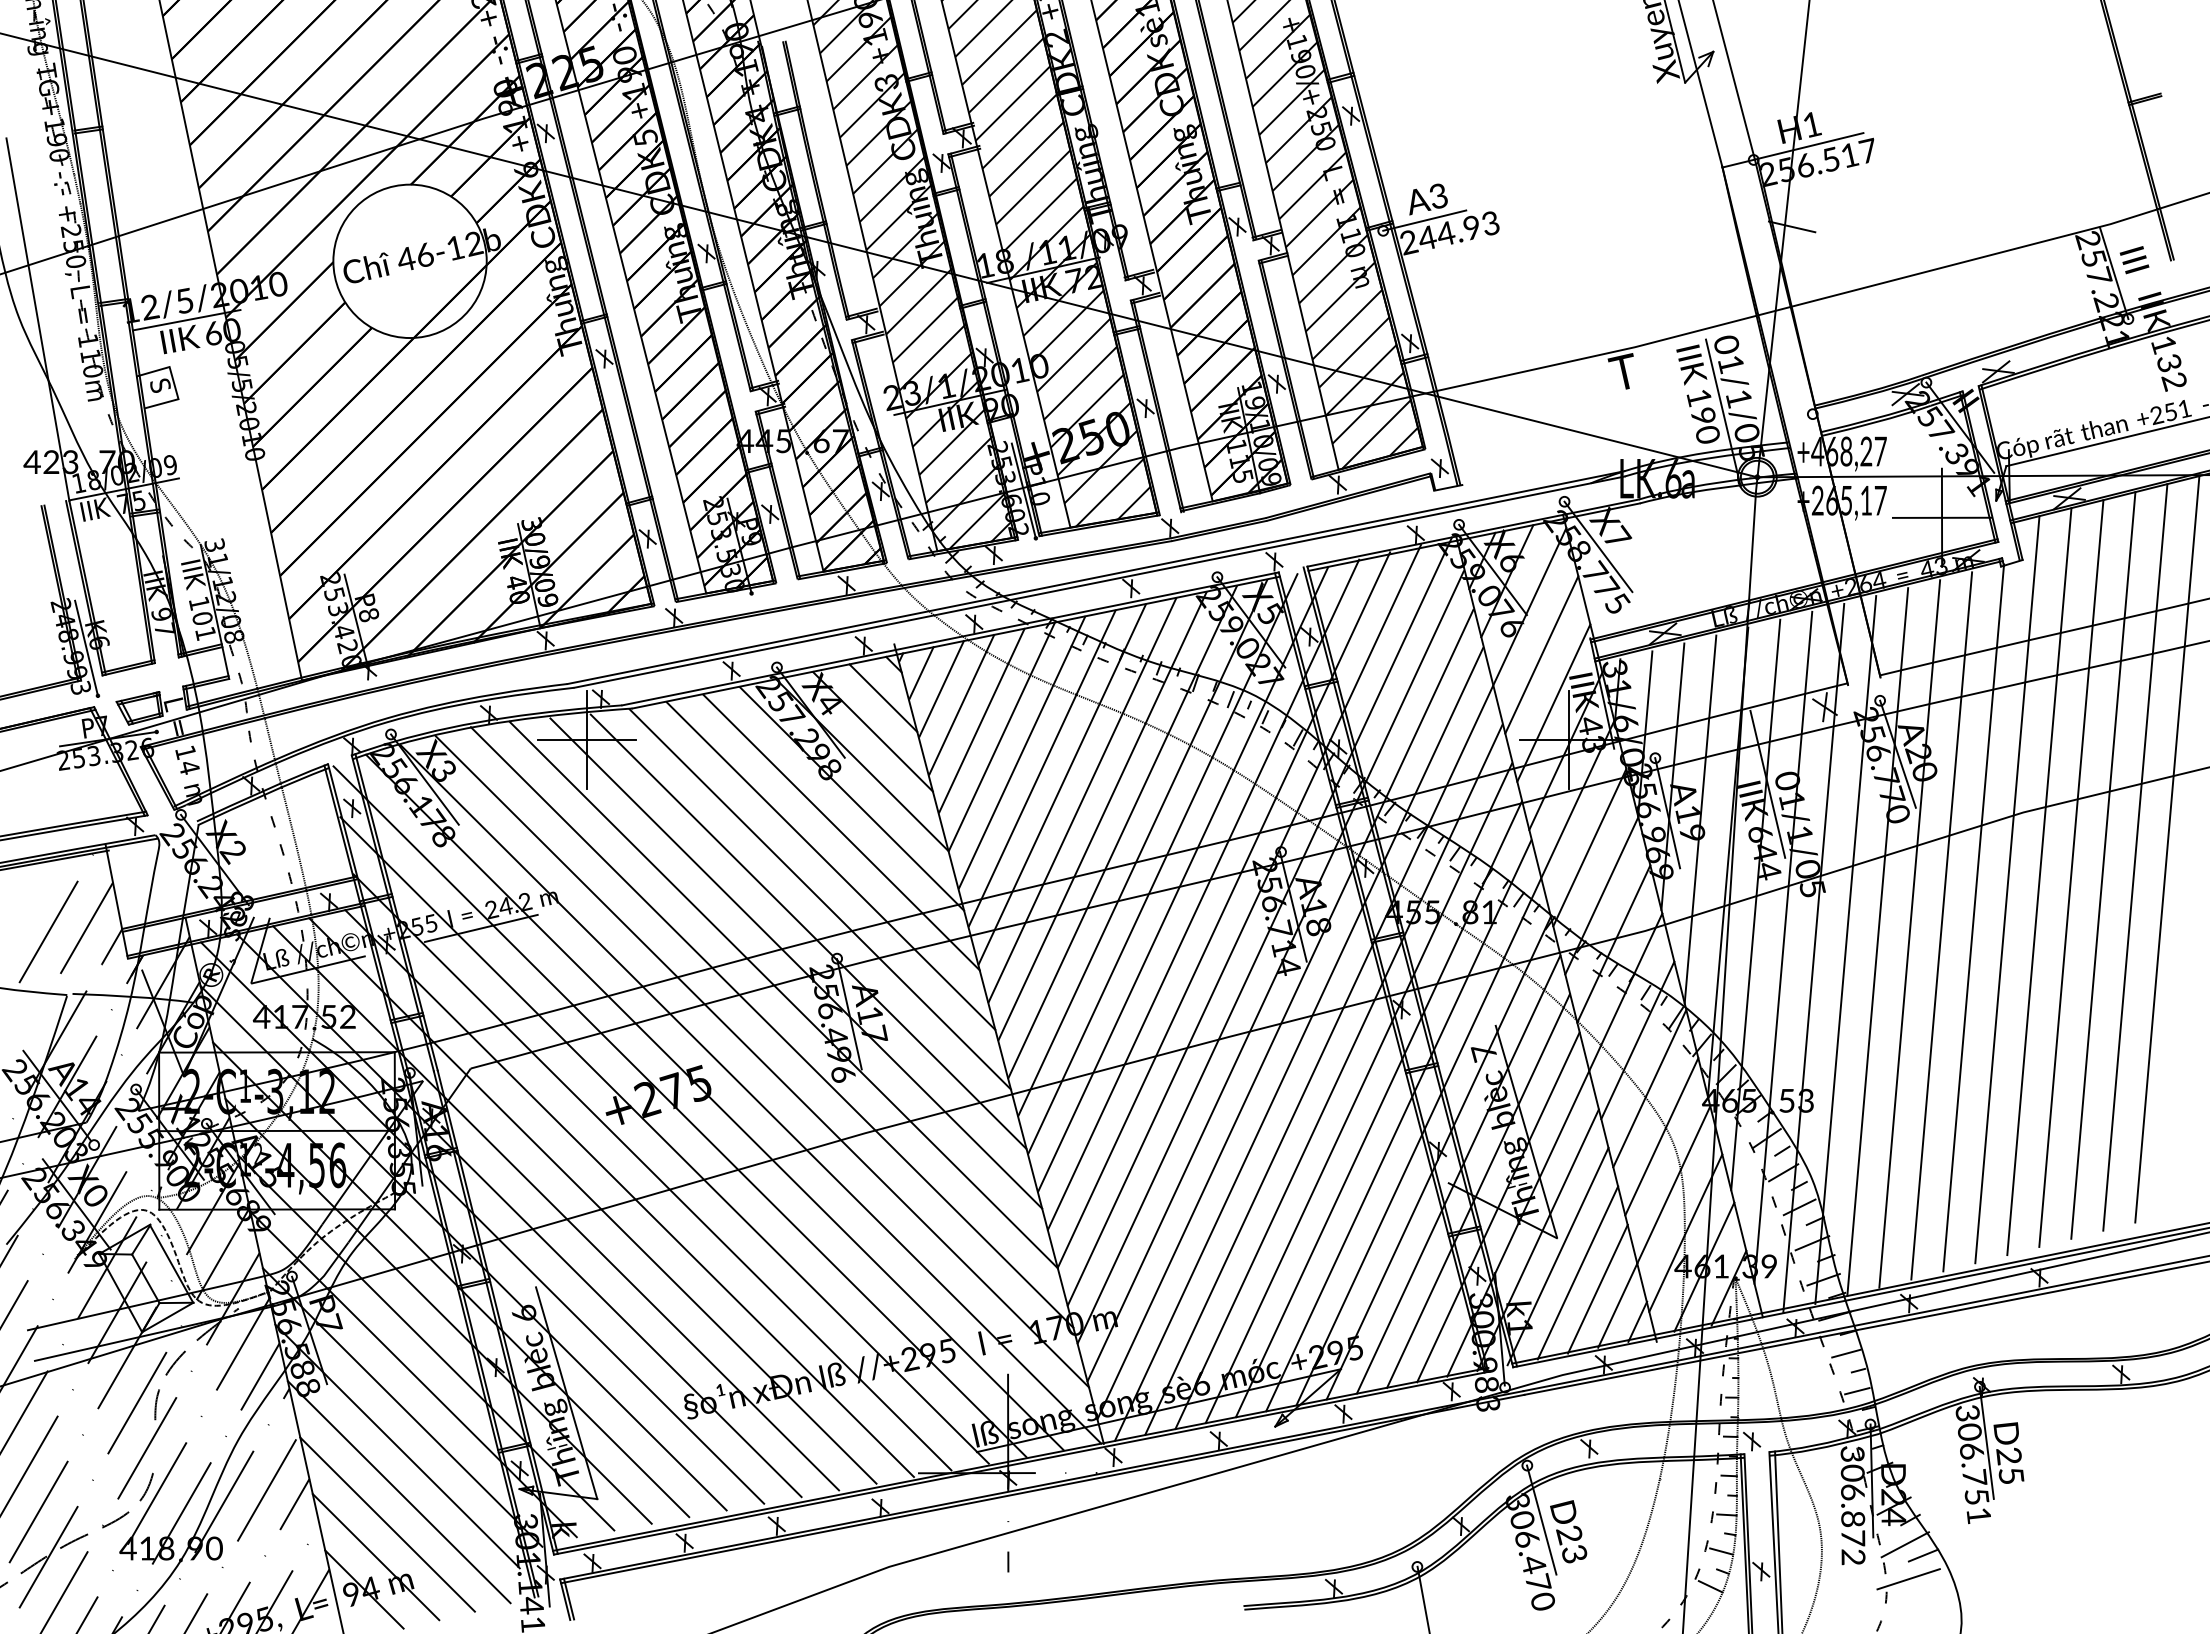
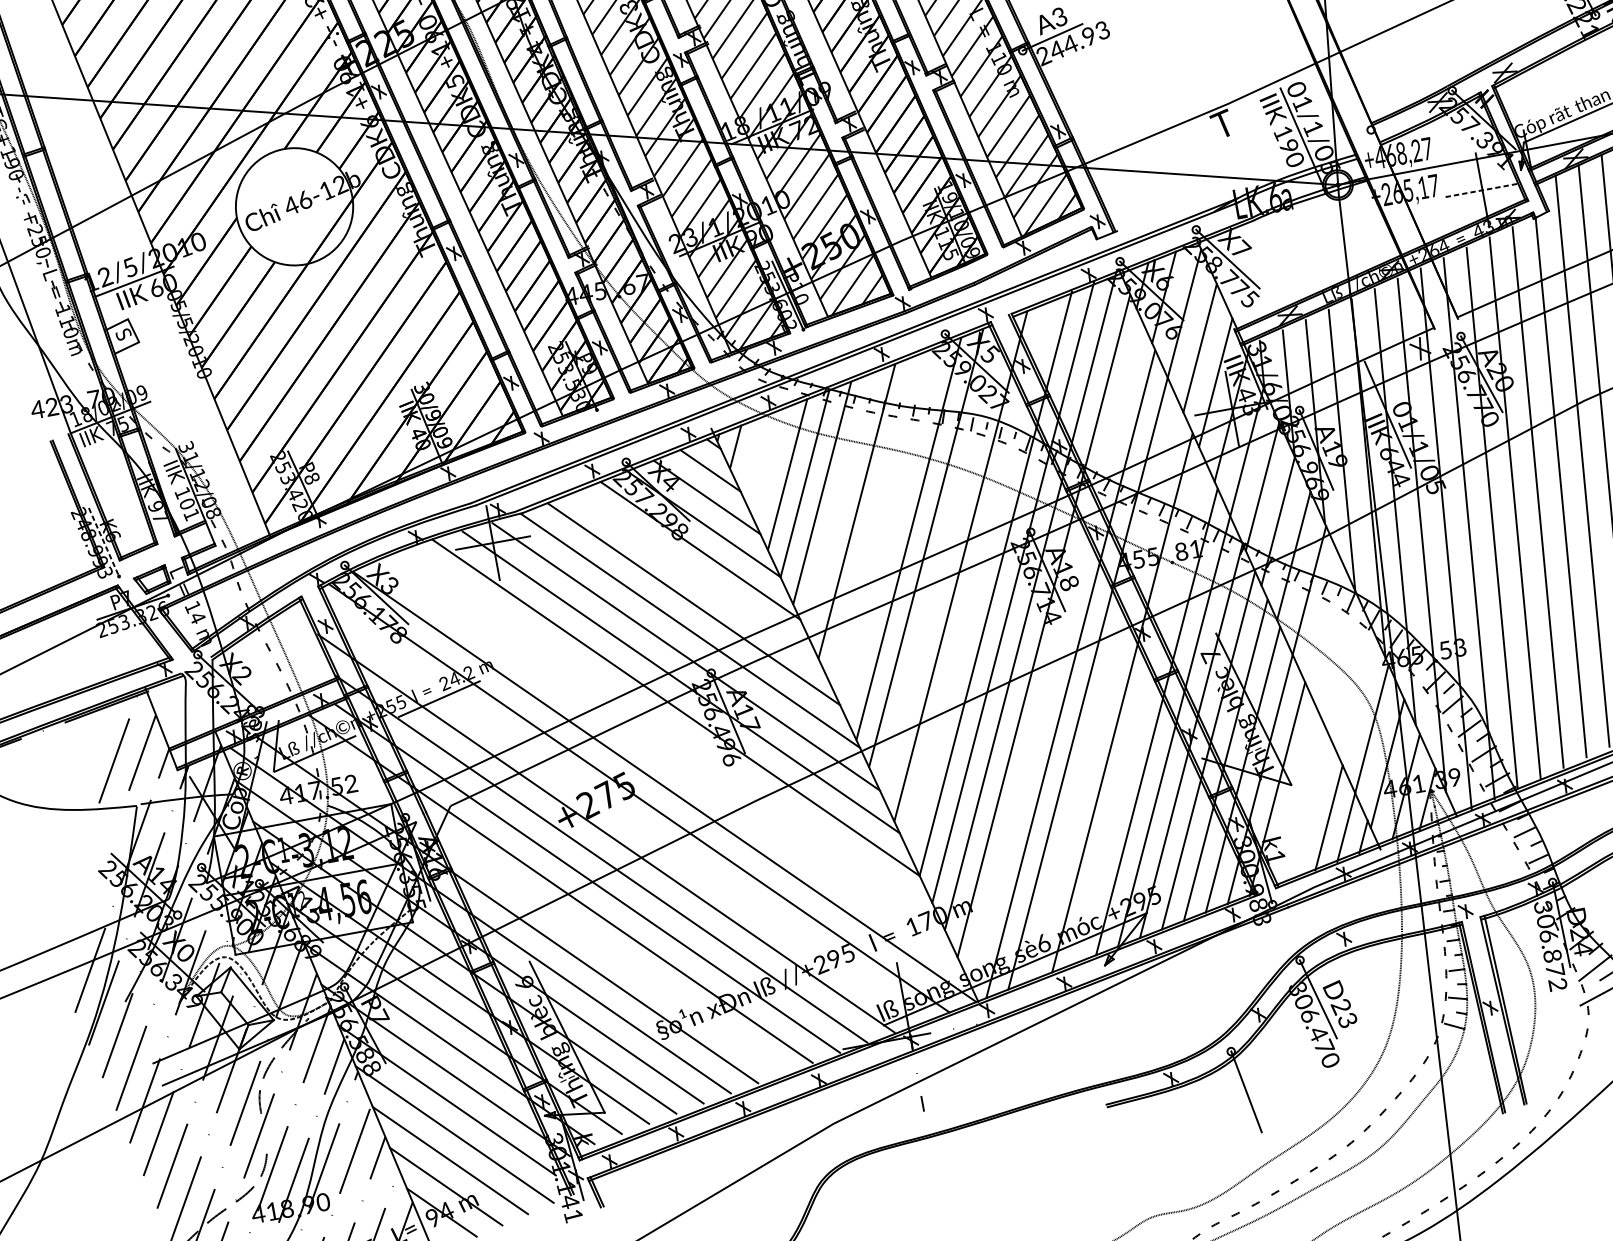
line: (1942, 517) -> (1482, 190), solid -> dashed
line: (86, 648) -> (103, 542), solid -> dashed
line: (941, 688) -> (752, 455), removed
line: (961, 704) -> (770, 464), removed
line: (1041, 768) -> (839, 502), removed
line: (1082, 800) -> (874, 520), removed
line: (1102, 816) -> (891, 529), removed
line: (841, 832) -> (697, 577), removed
line: (1162, 863) -> (943, 557), removed
line: (1203, 894) -> (978, 574), removed
line: (1285, 1014) -> (1056, 653), removed
line: (771, 1027) -> (671, 733), removed
line: (1637, 1040) -> (1324, 625), removed
line: (762, 1061) -> (669, 760), removed
line: (1338, 1076) -> (1104, 693), removed
line: (1649, 1088) -> (1340, 659), removed
line: (1378, 1109) -> (1139, 712), removed
line: (679, 1111) -> (613, 809), removed
line: (1661, 1136) -> (1356, 694), removed
line: (556, 1208) -> (534, 899), removed
line: (1557, 1256) -> (1294, 798), removed
line: (1577, 1272) -> (1311, 808), removed

